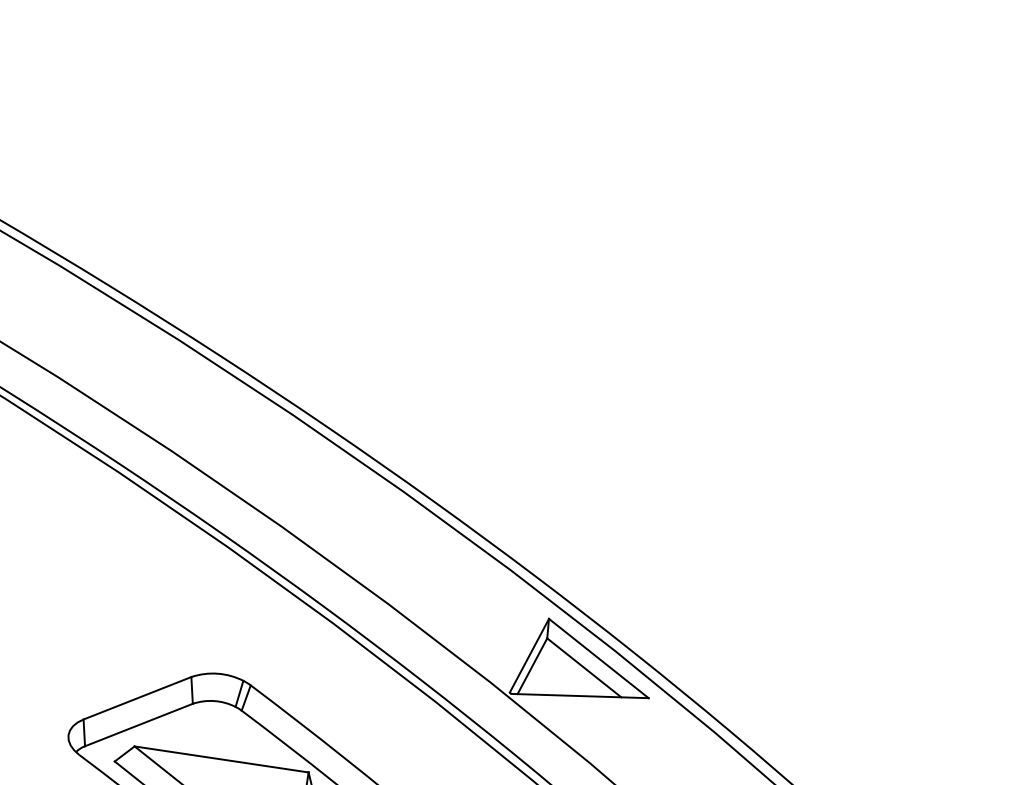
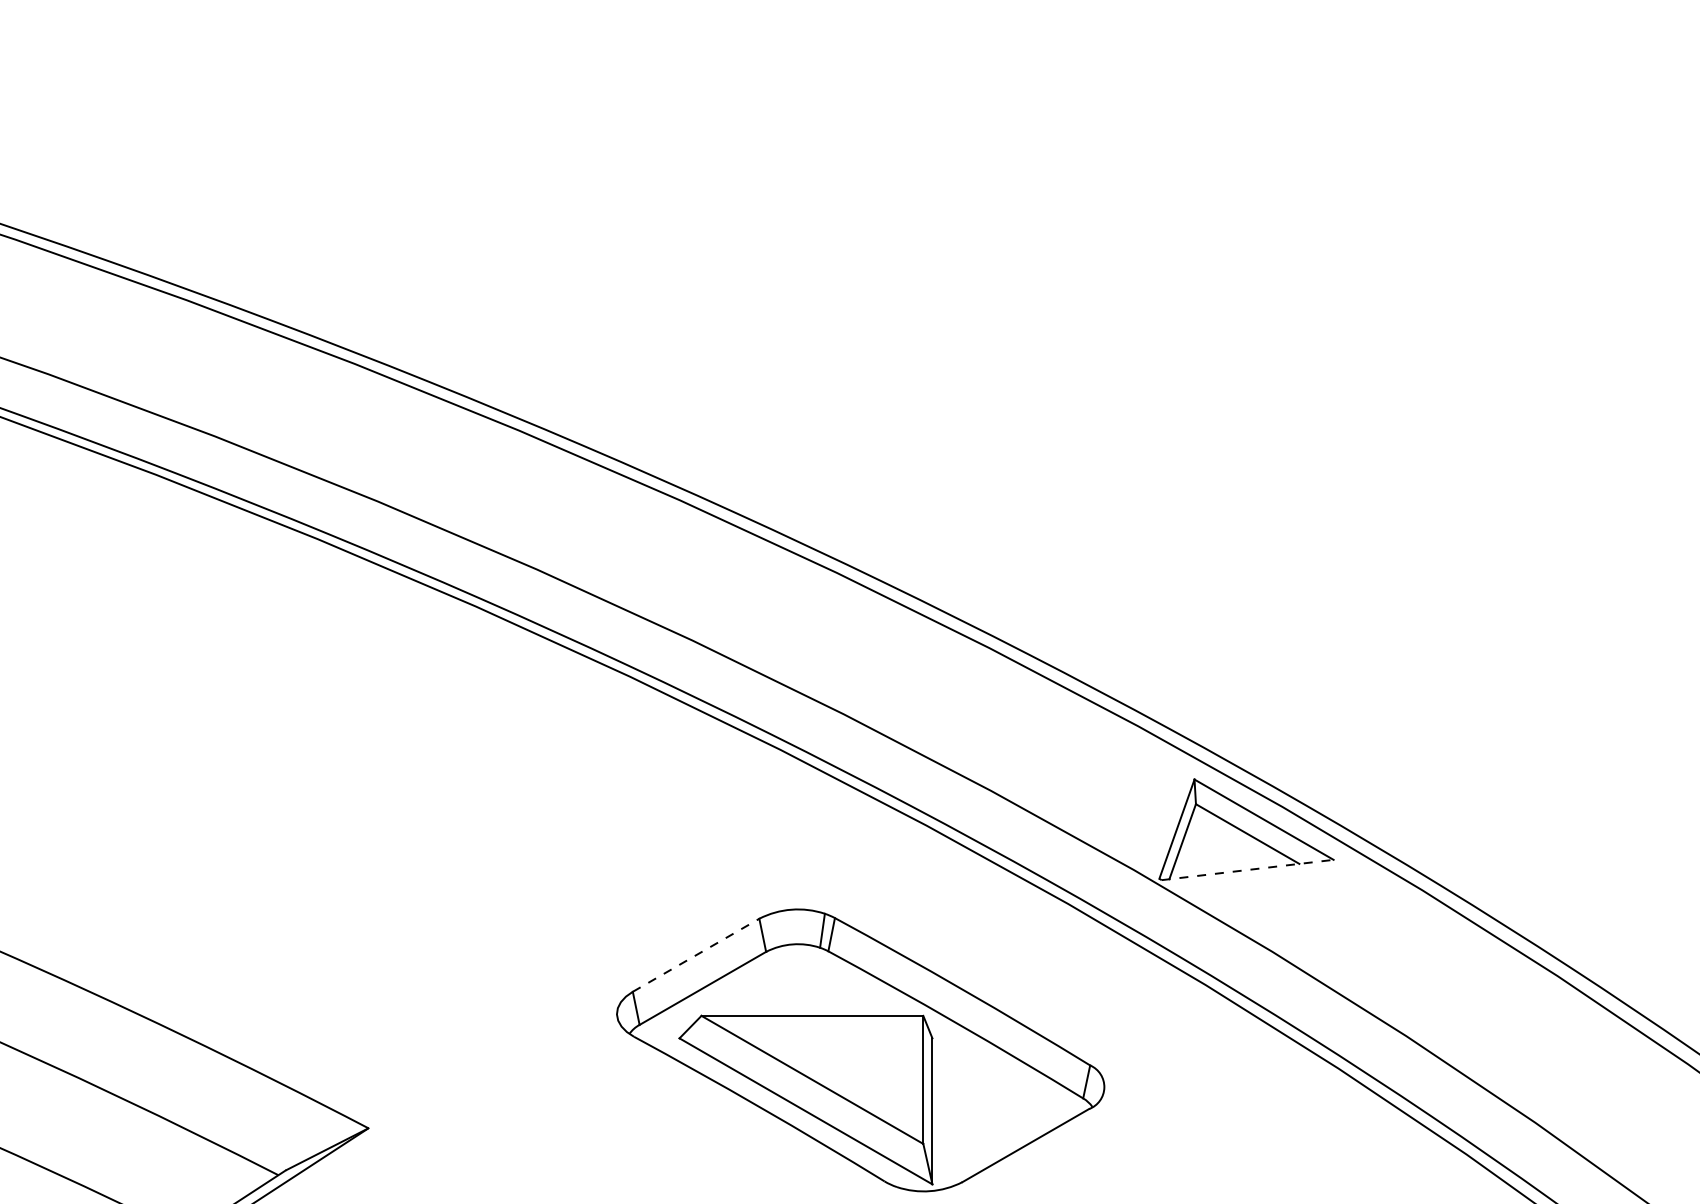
line: (579, 696) -> (1247, 870), solid -> dashed
line: (137, 698) -> (696, 955), solid -> dashed

